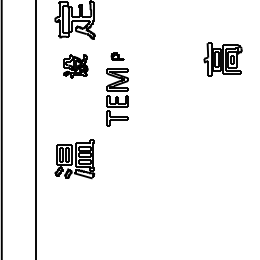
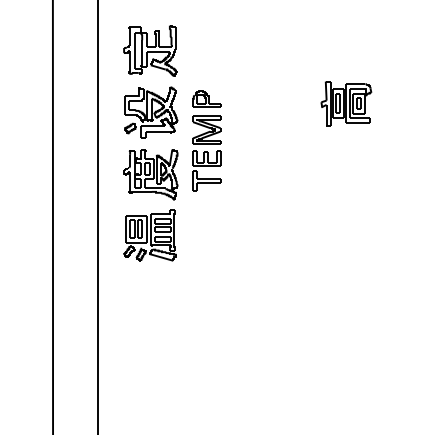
part: (117, 55) -> (206, 98), size x1.67
part: (76, 66) -> (151, 112), size x1.67
part: (75, 113) -> (150, 174), added

